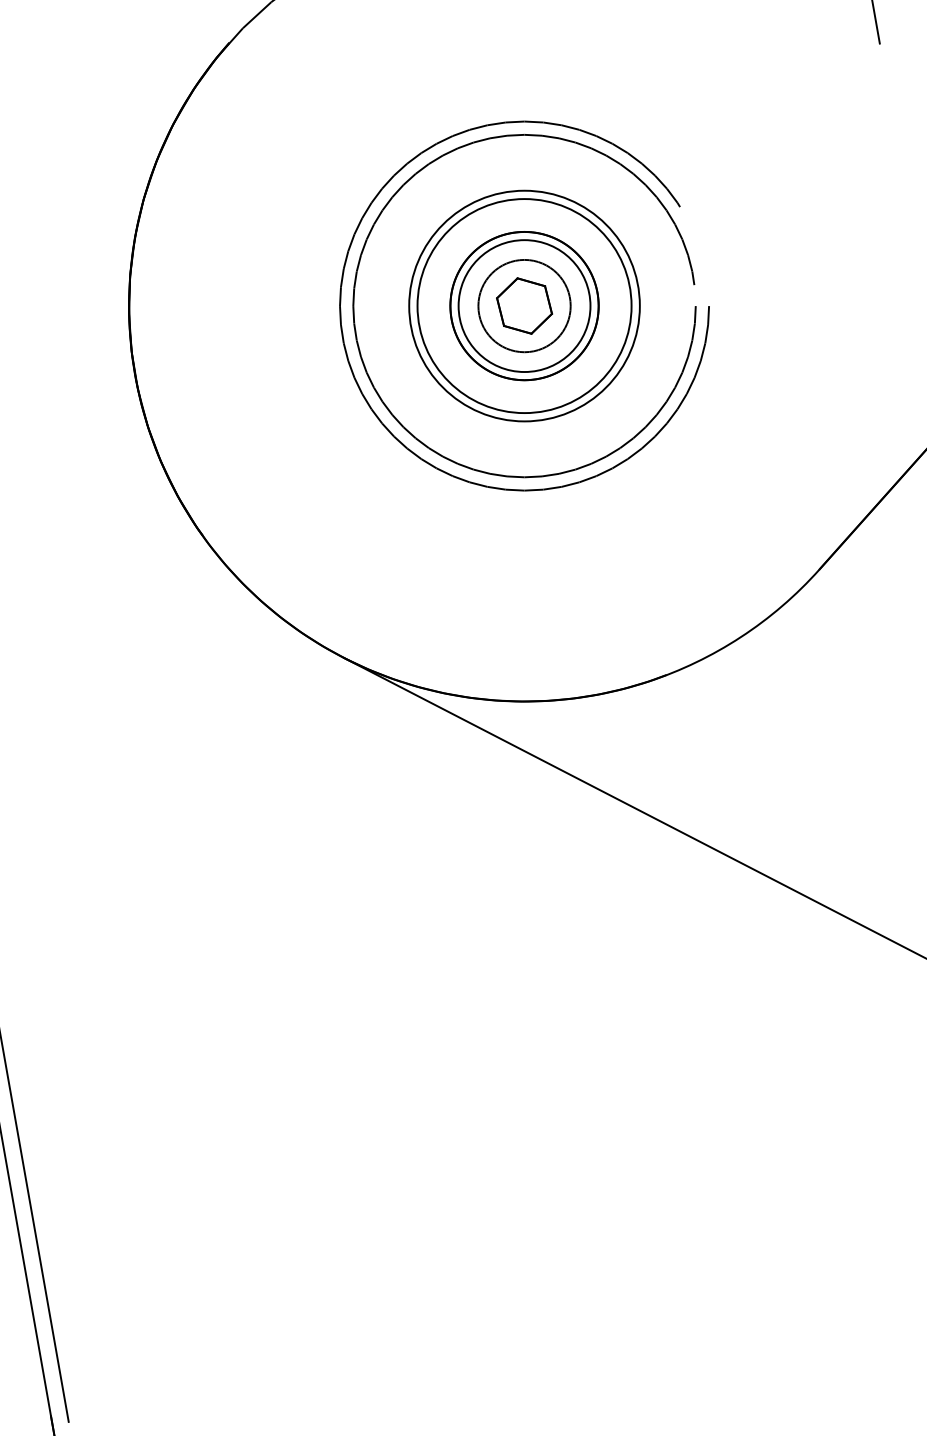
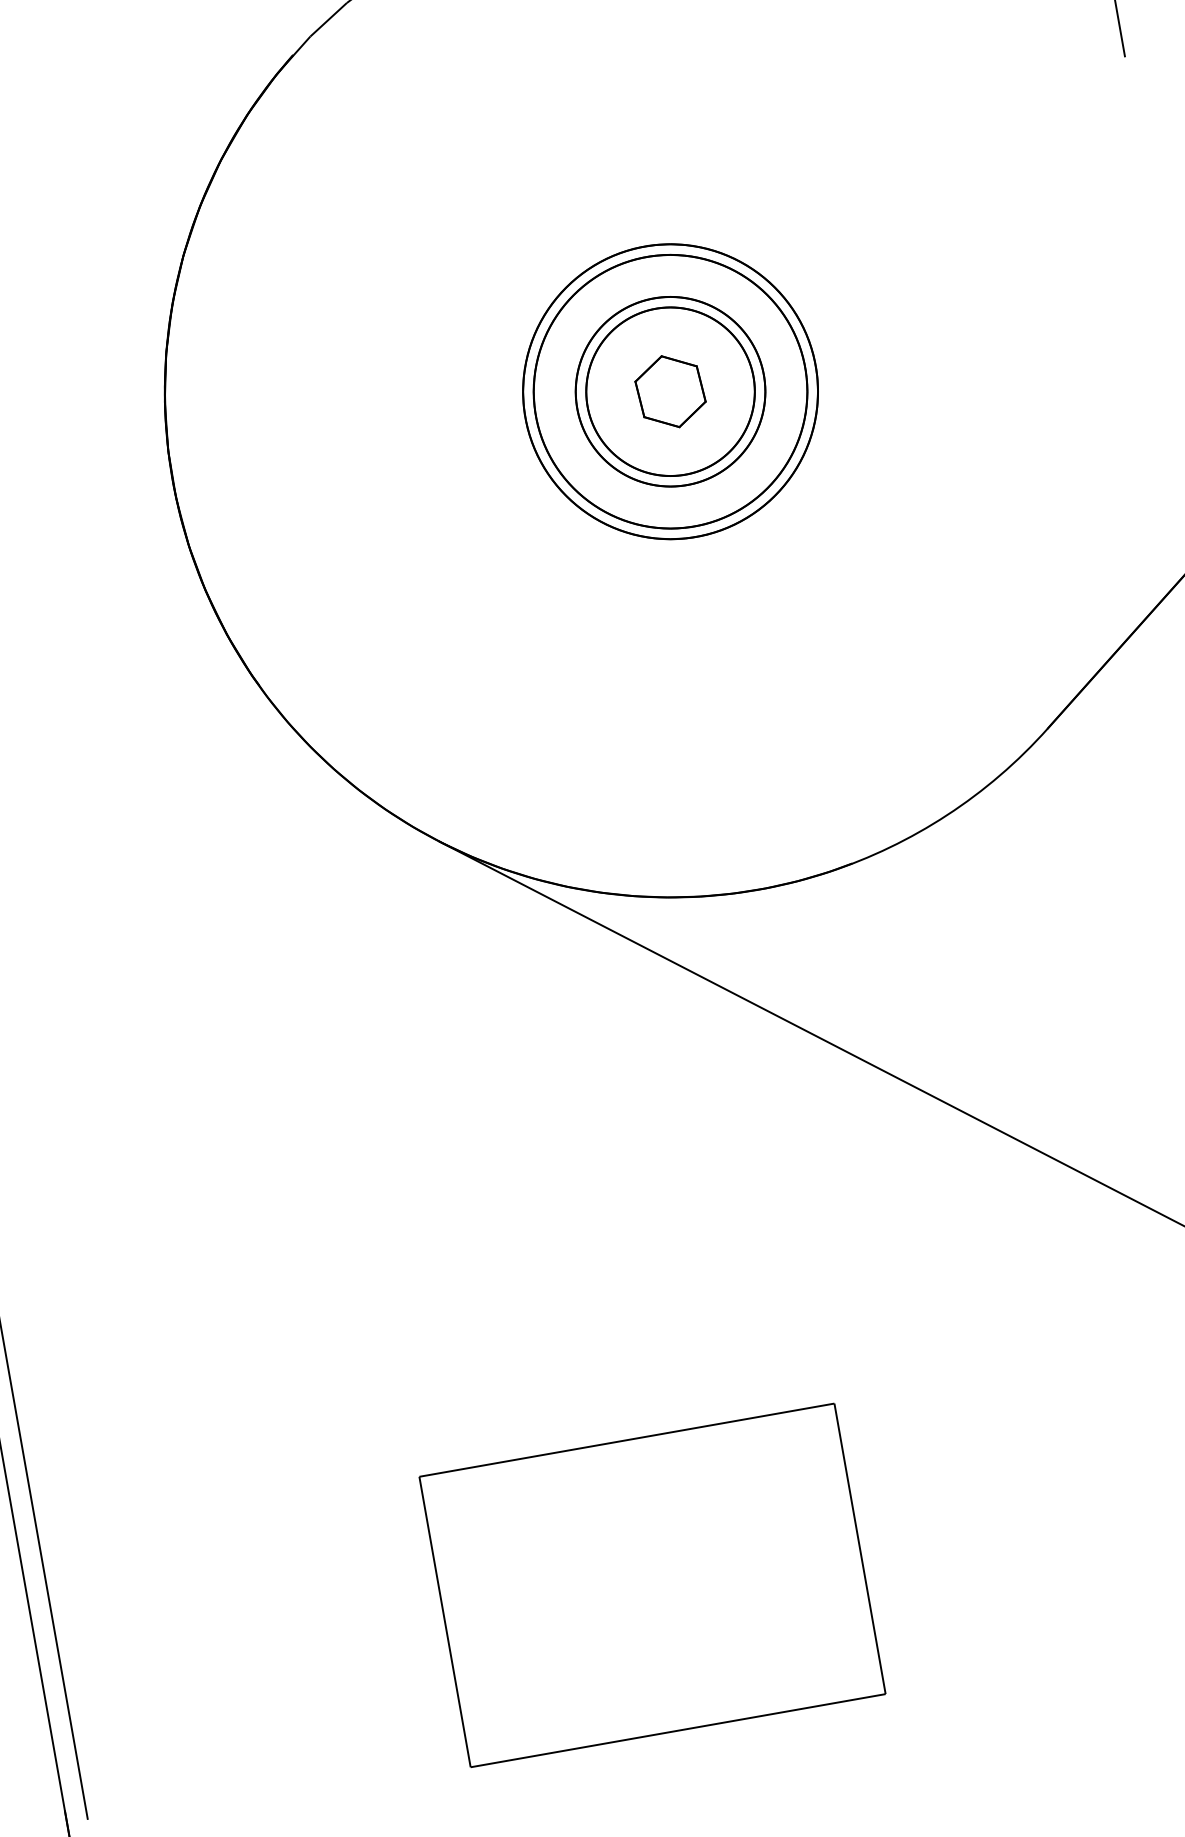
circle: (524, 305) -> (670, 391), size x0.62
circle: (524, 305) -> (670, 391), size x0.62
circle: (524, 305) -> (670, 391), size x1.43
part: (510, 1238) -> (652, 1584), added

